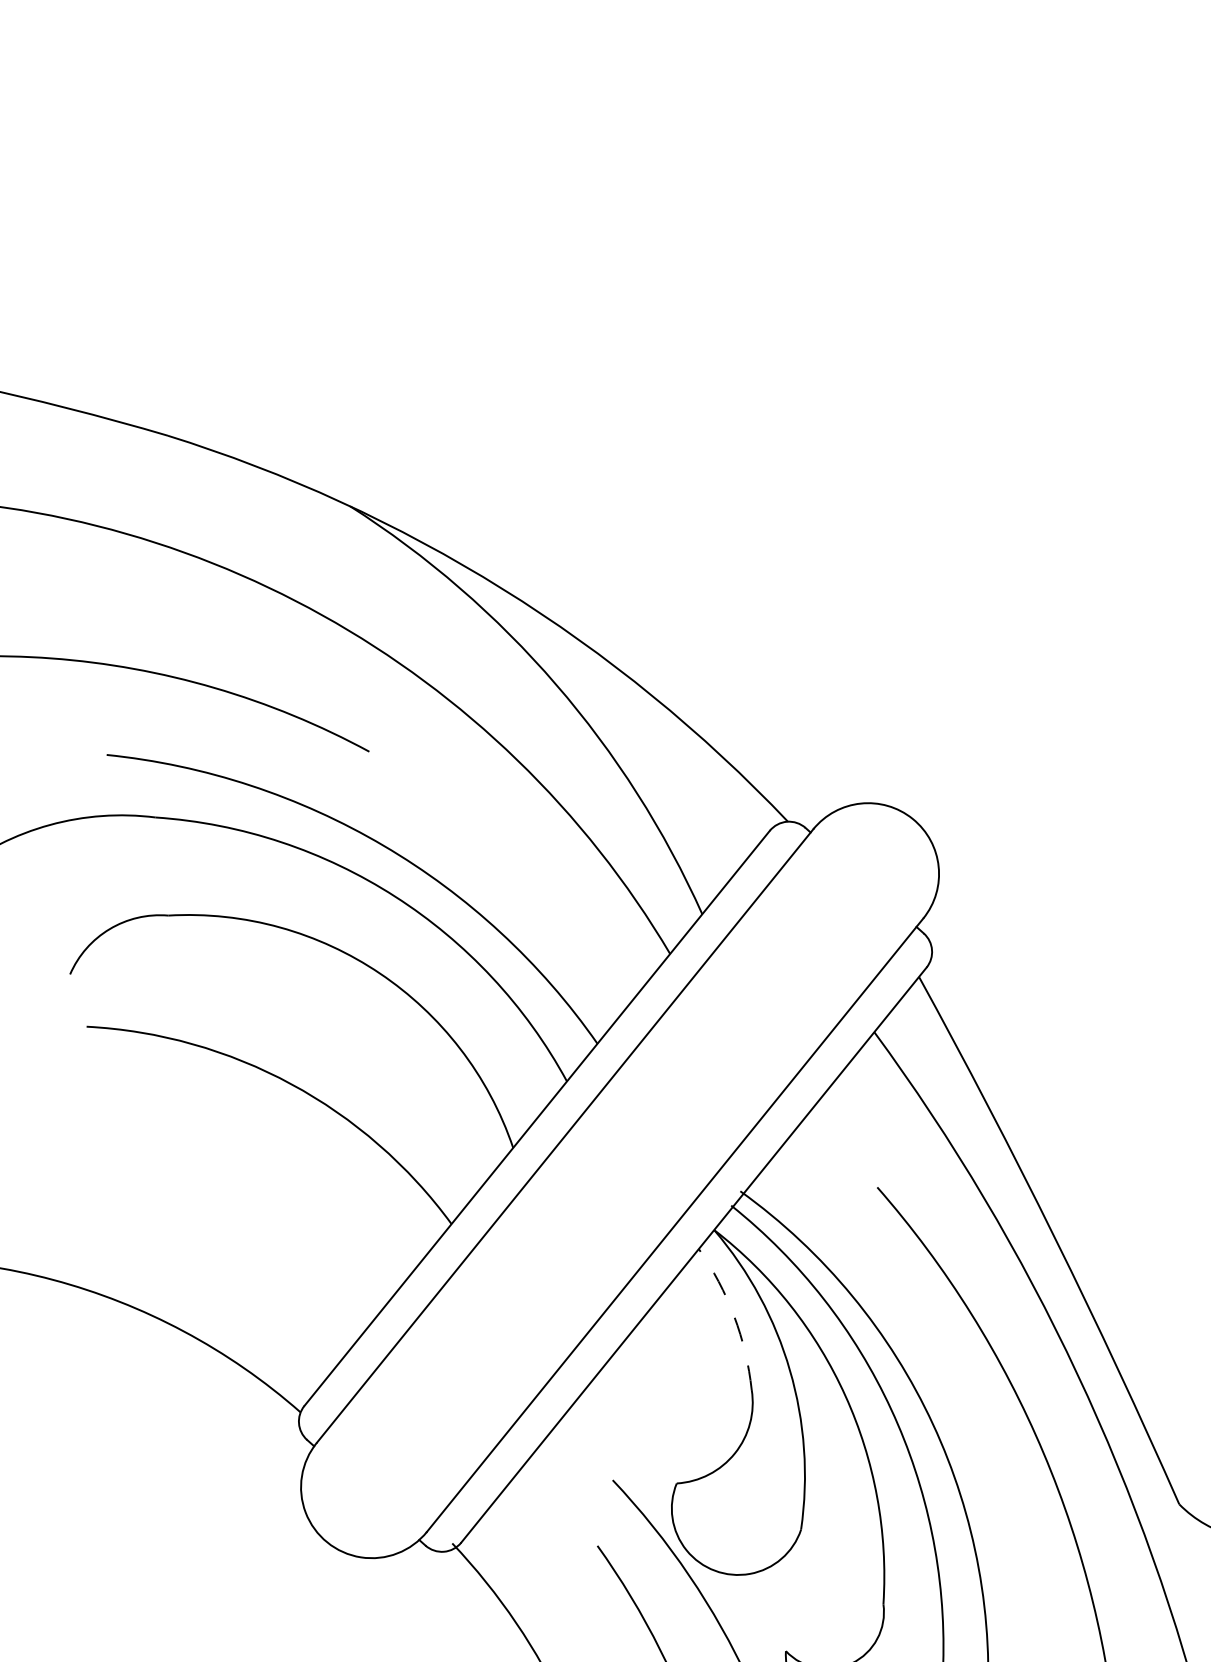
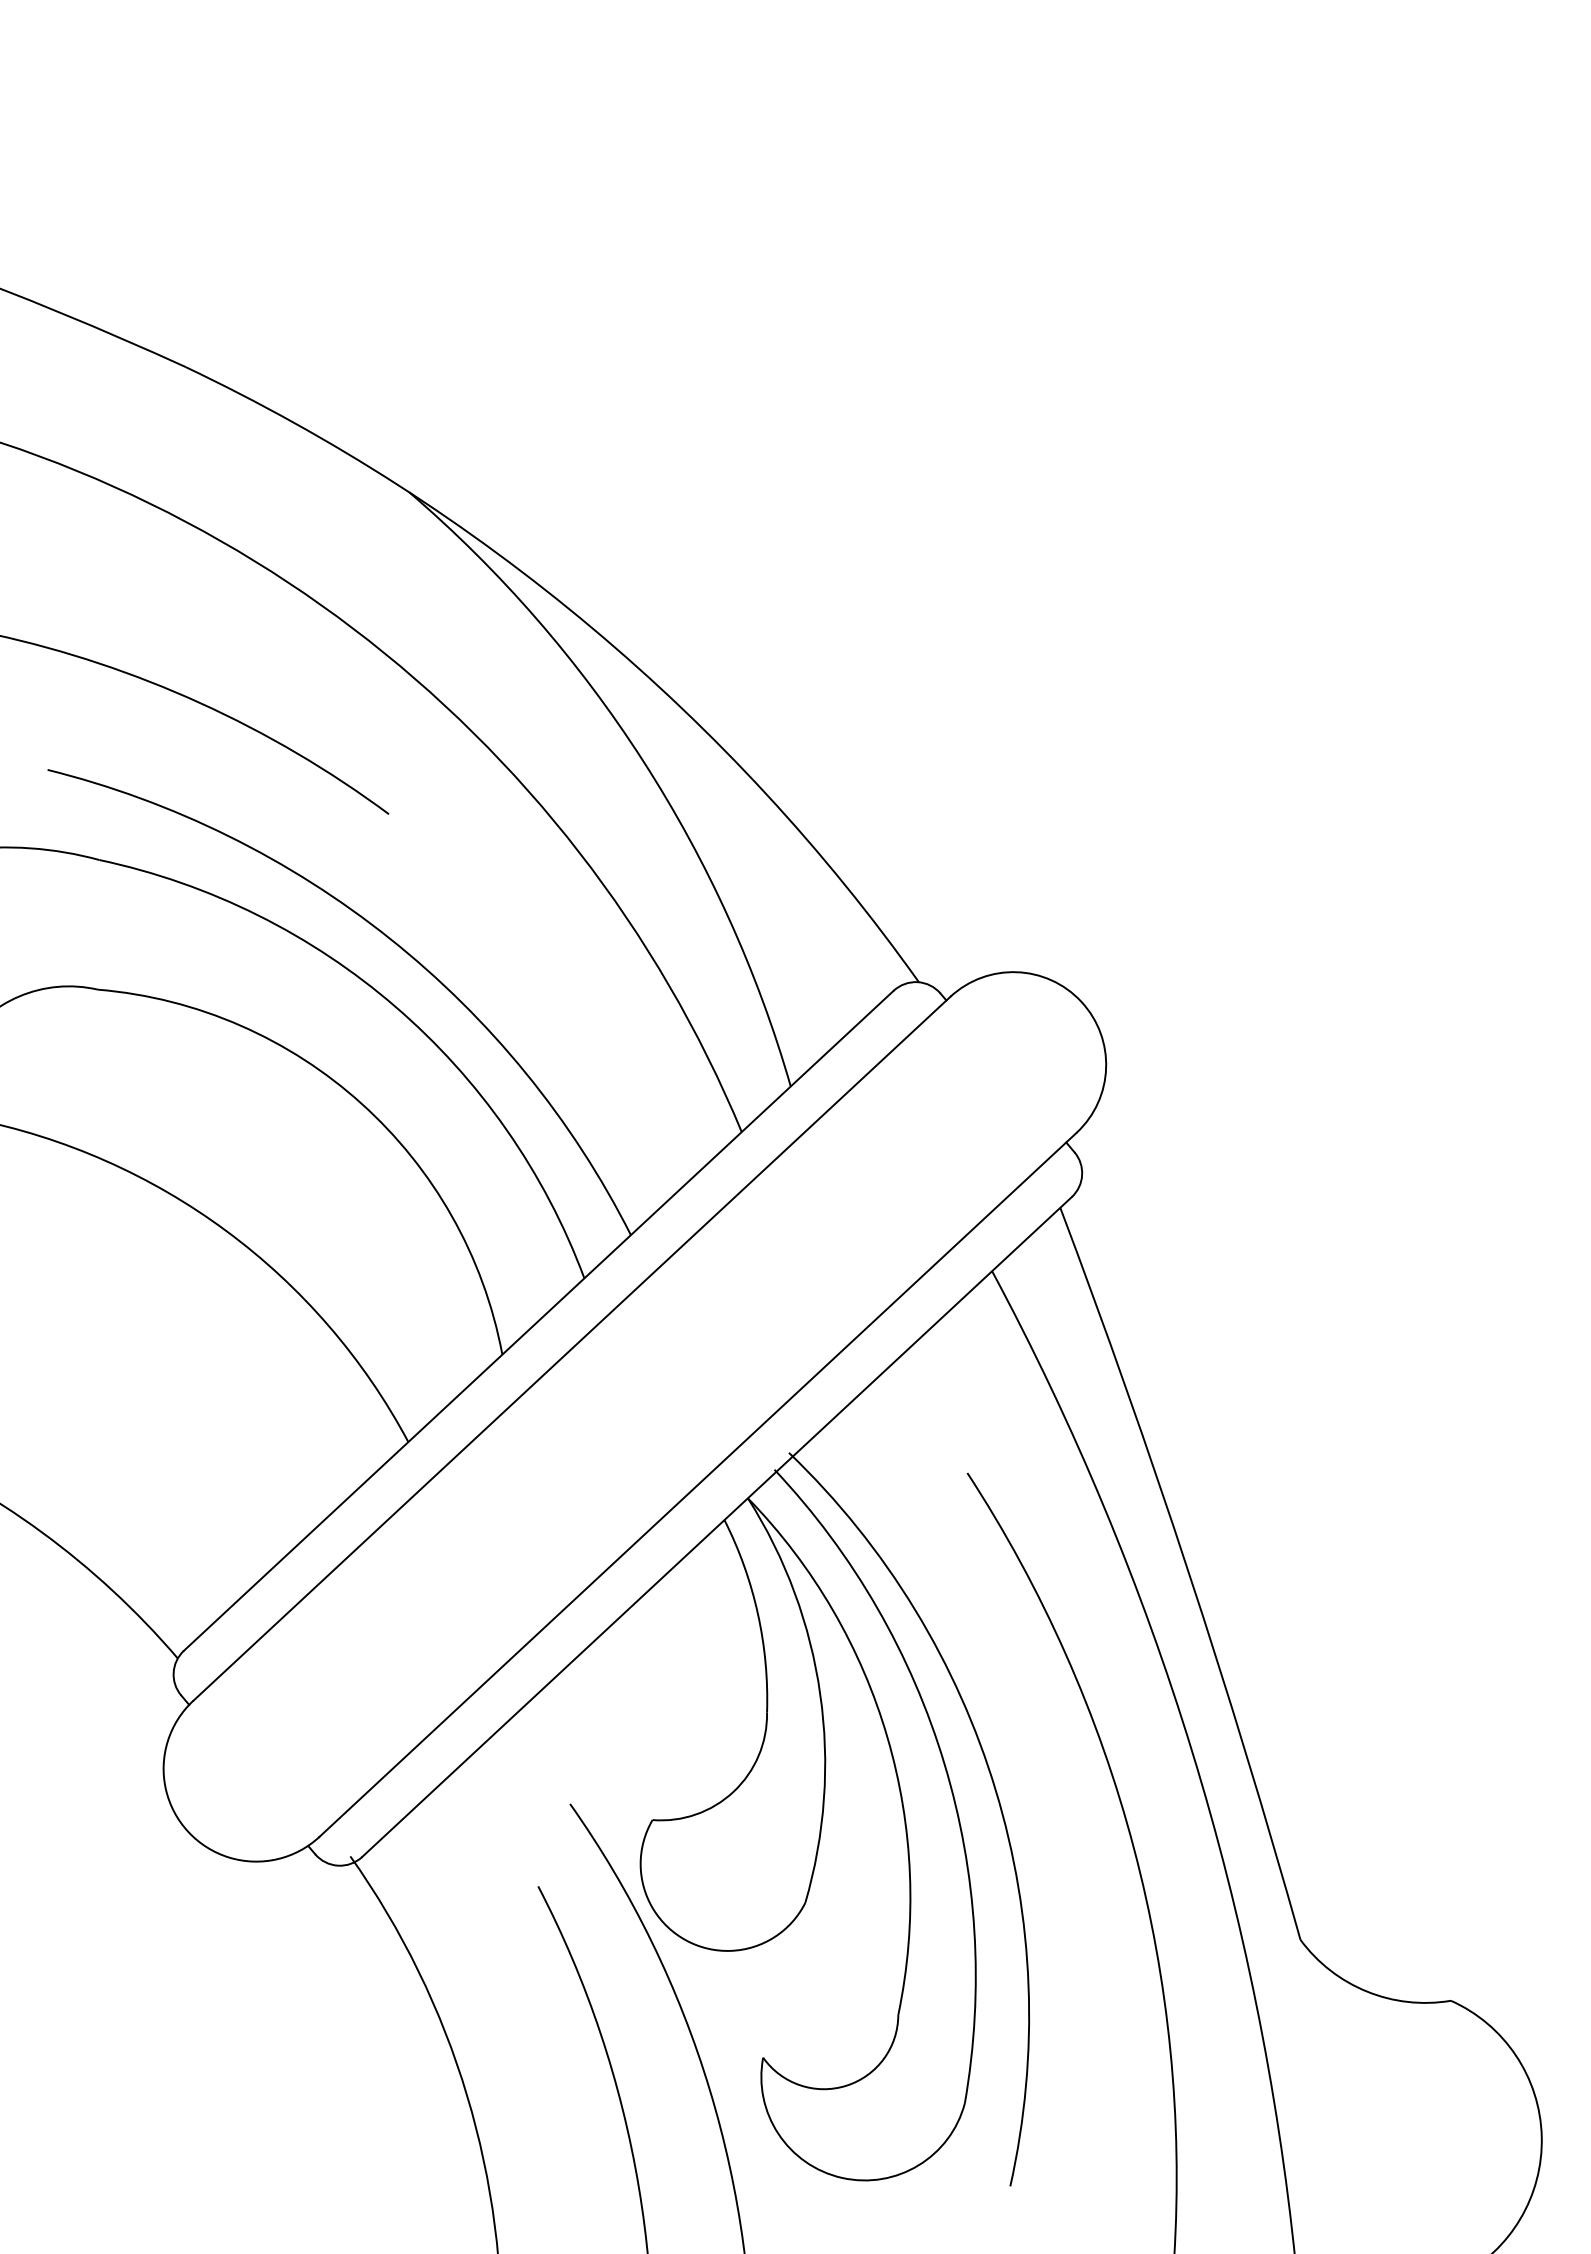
arc: (733, 1316) -> (757, 1613), dashed -> solid

